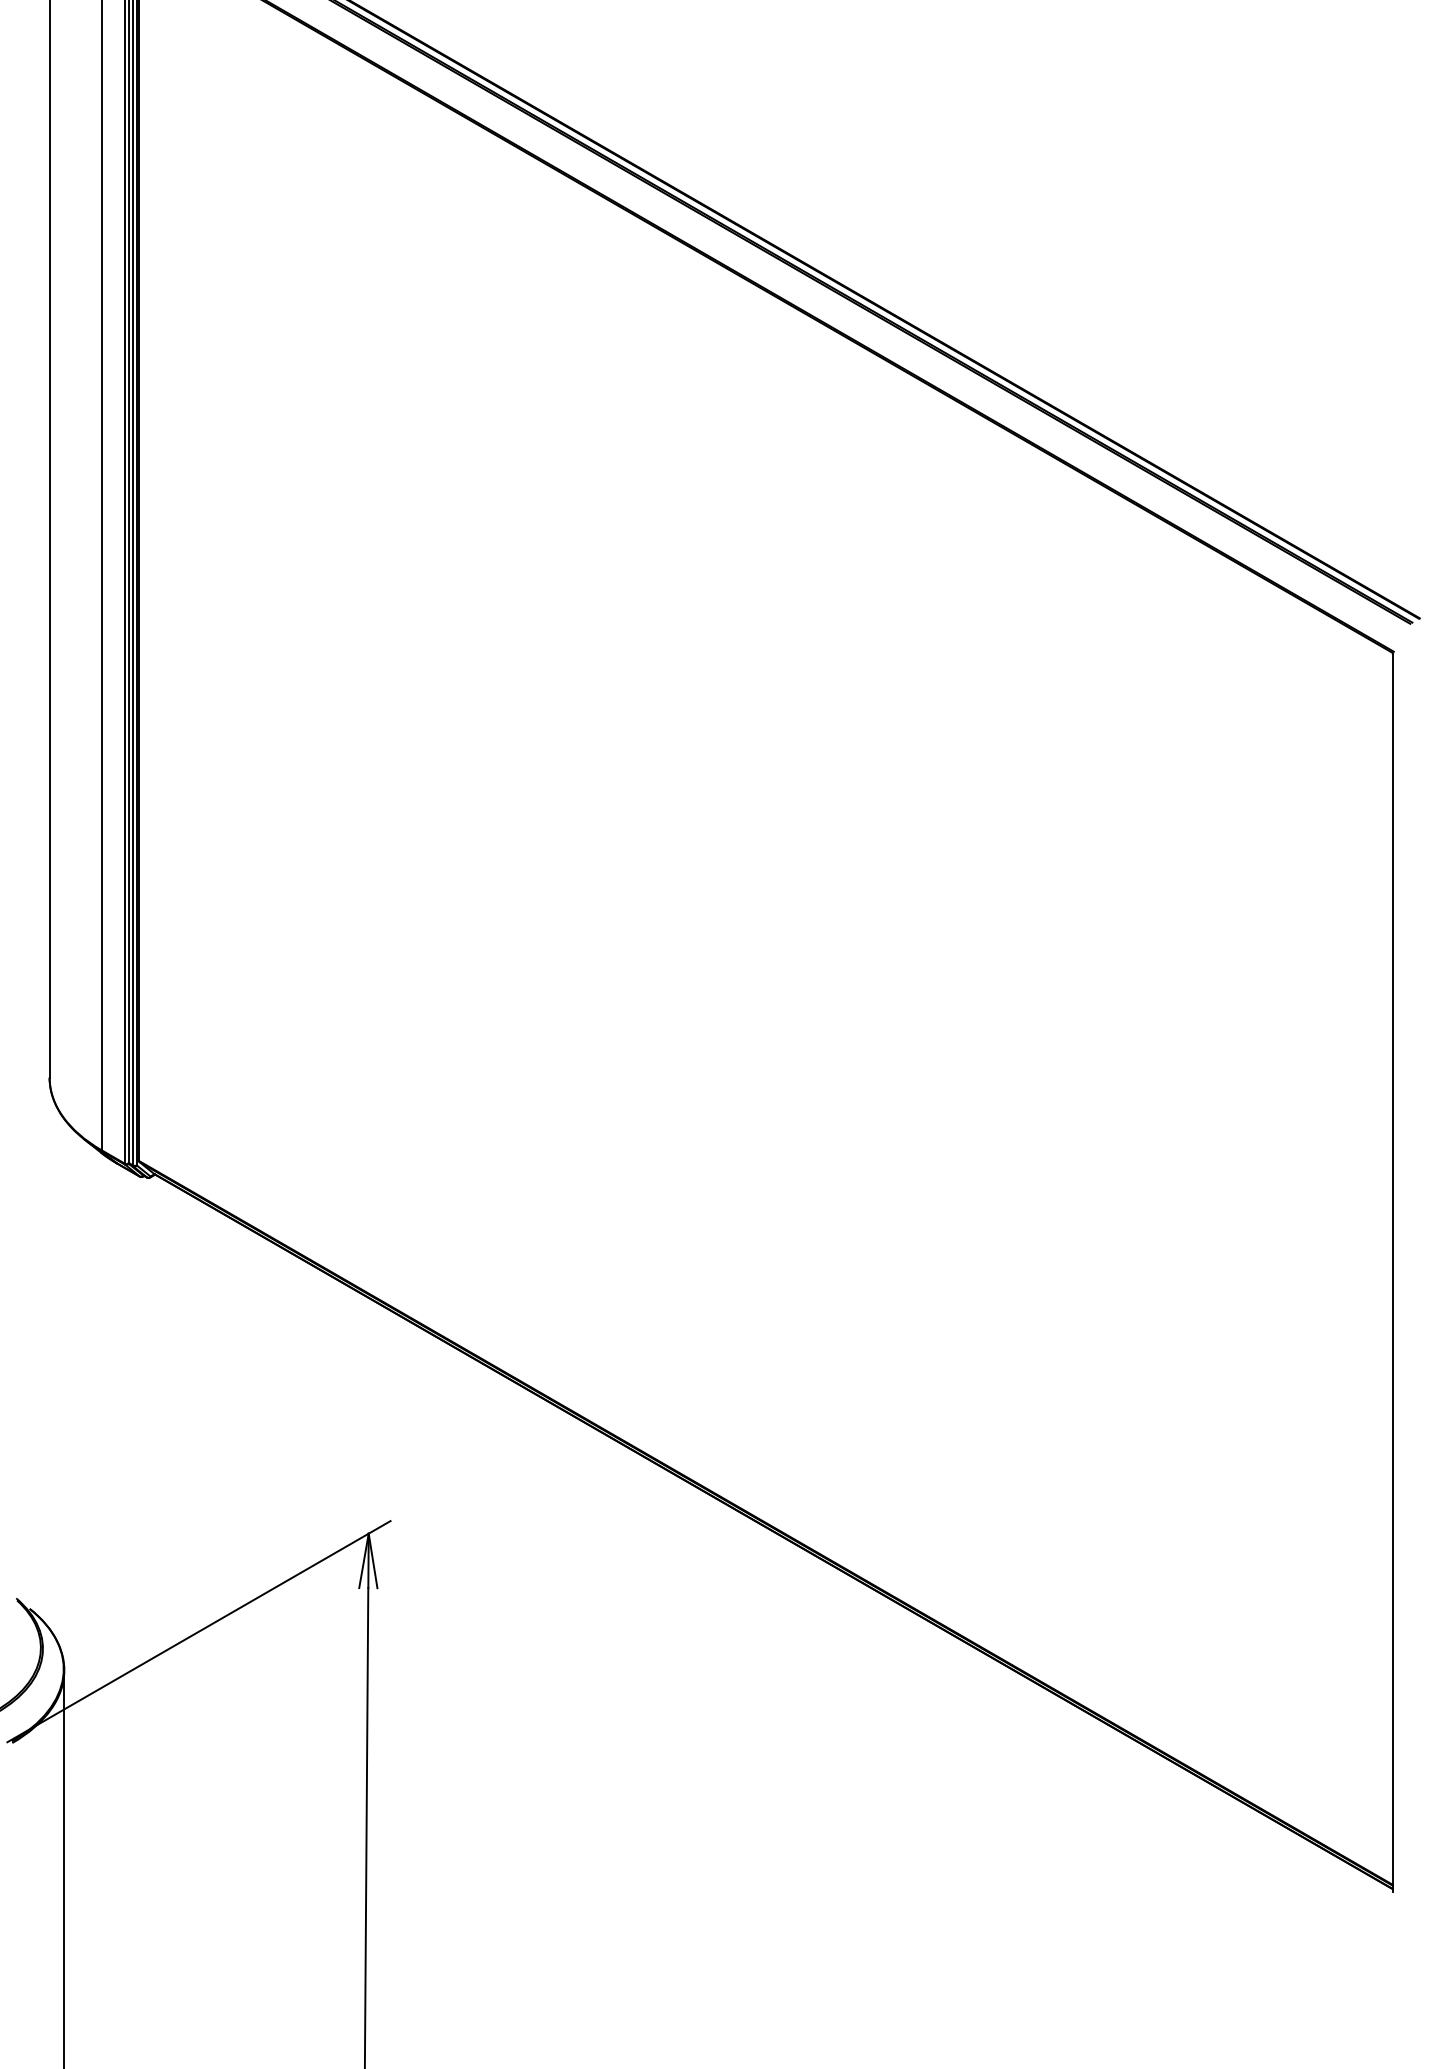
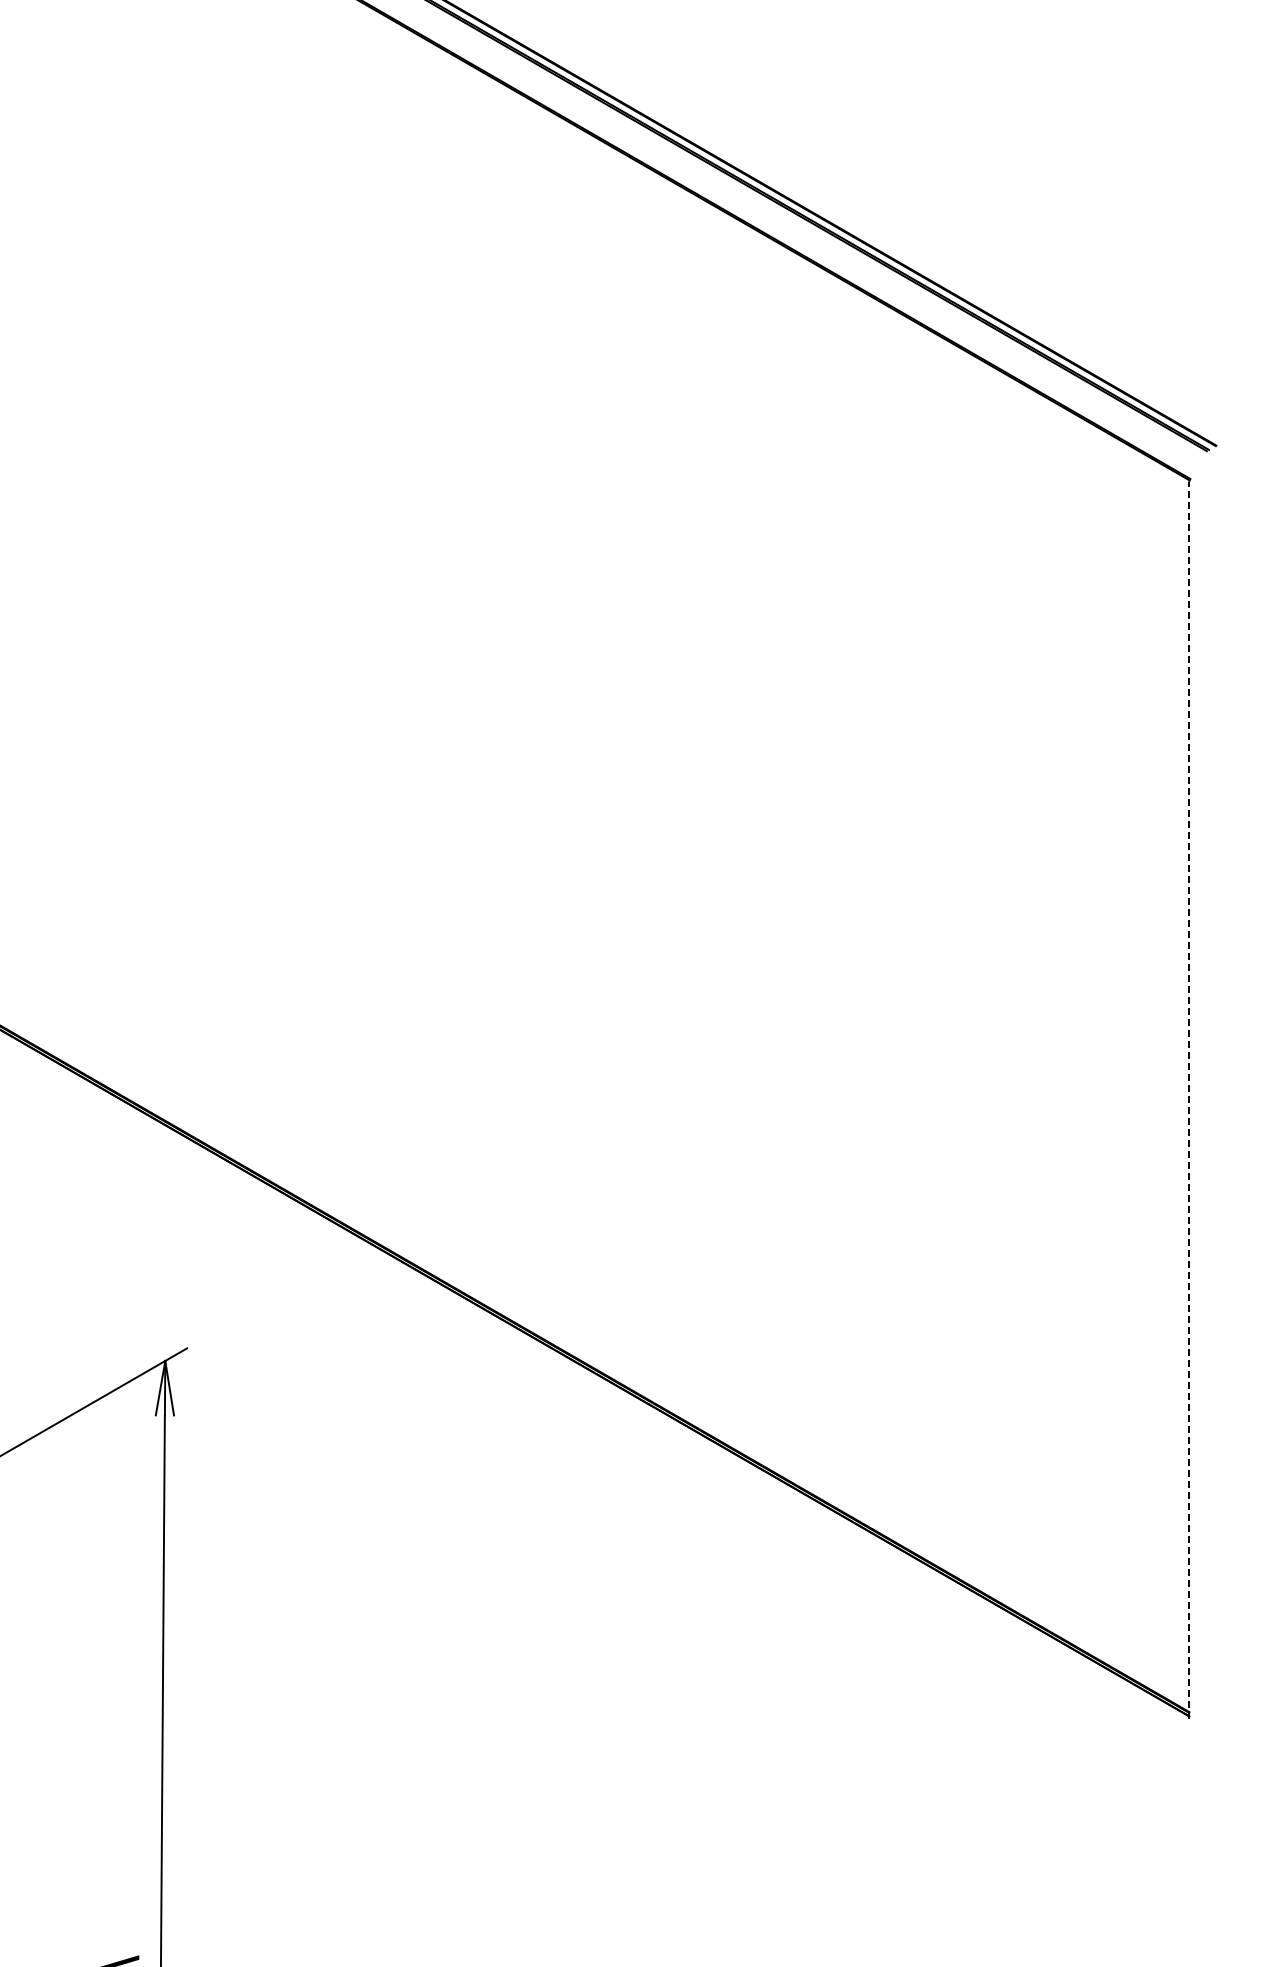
line: (1392, 1273) -> (1189, 1100), solid -> dashed

